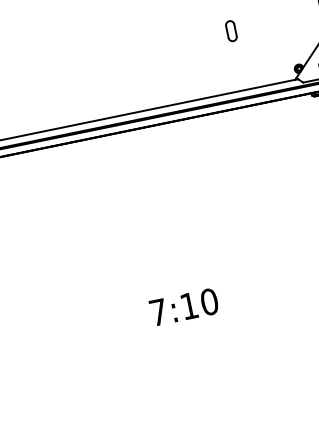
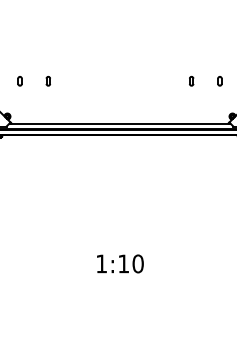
part: (270, 23) -> (219, 81), added
part: (231, 31) -> (191, 81), size x0.62
part: (30, 72) -> (47, 81), added
text: (158, 311) -> (101, 263), 7:10 -> 1:10

